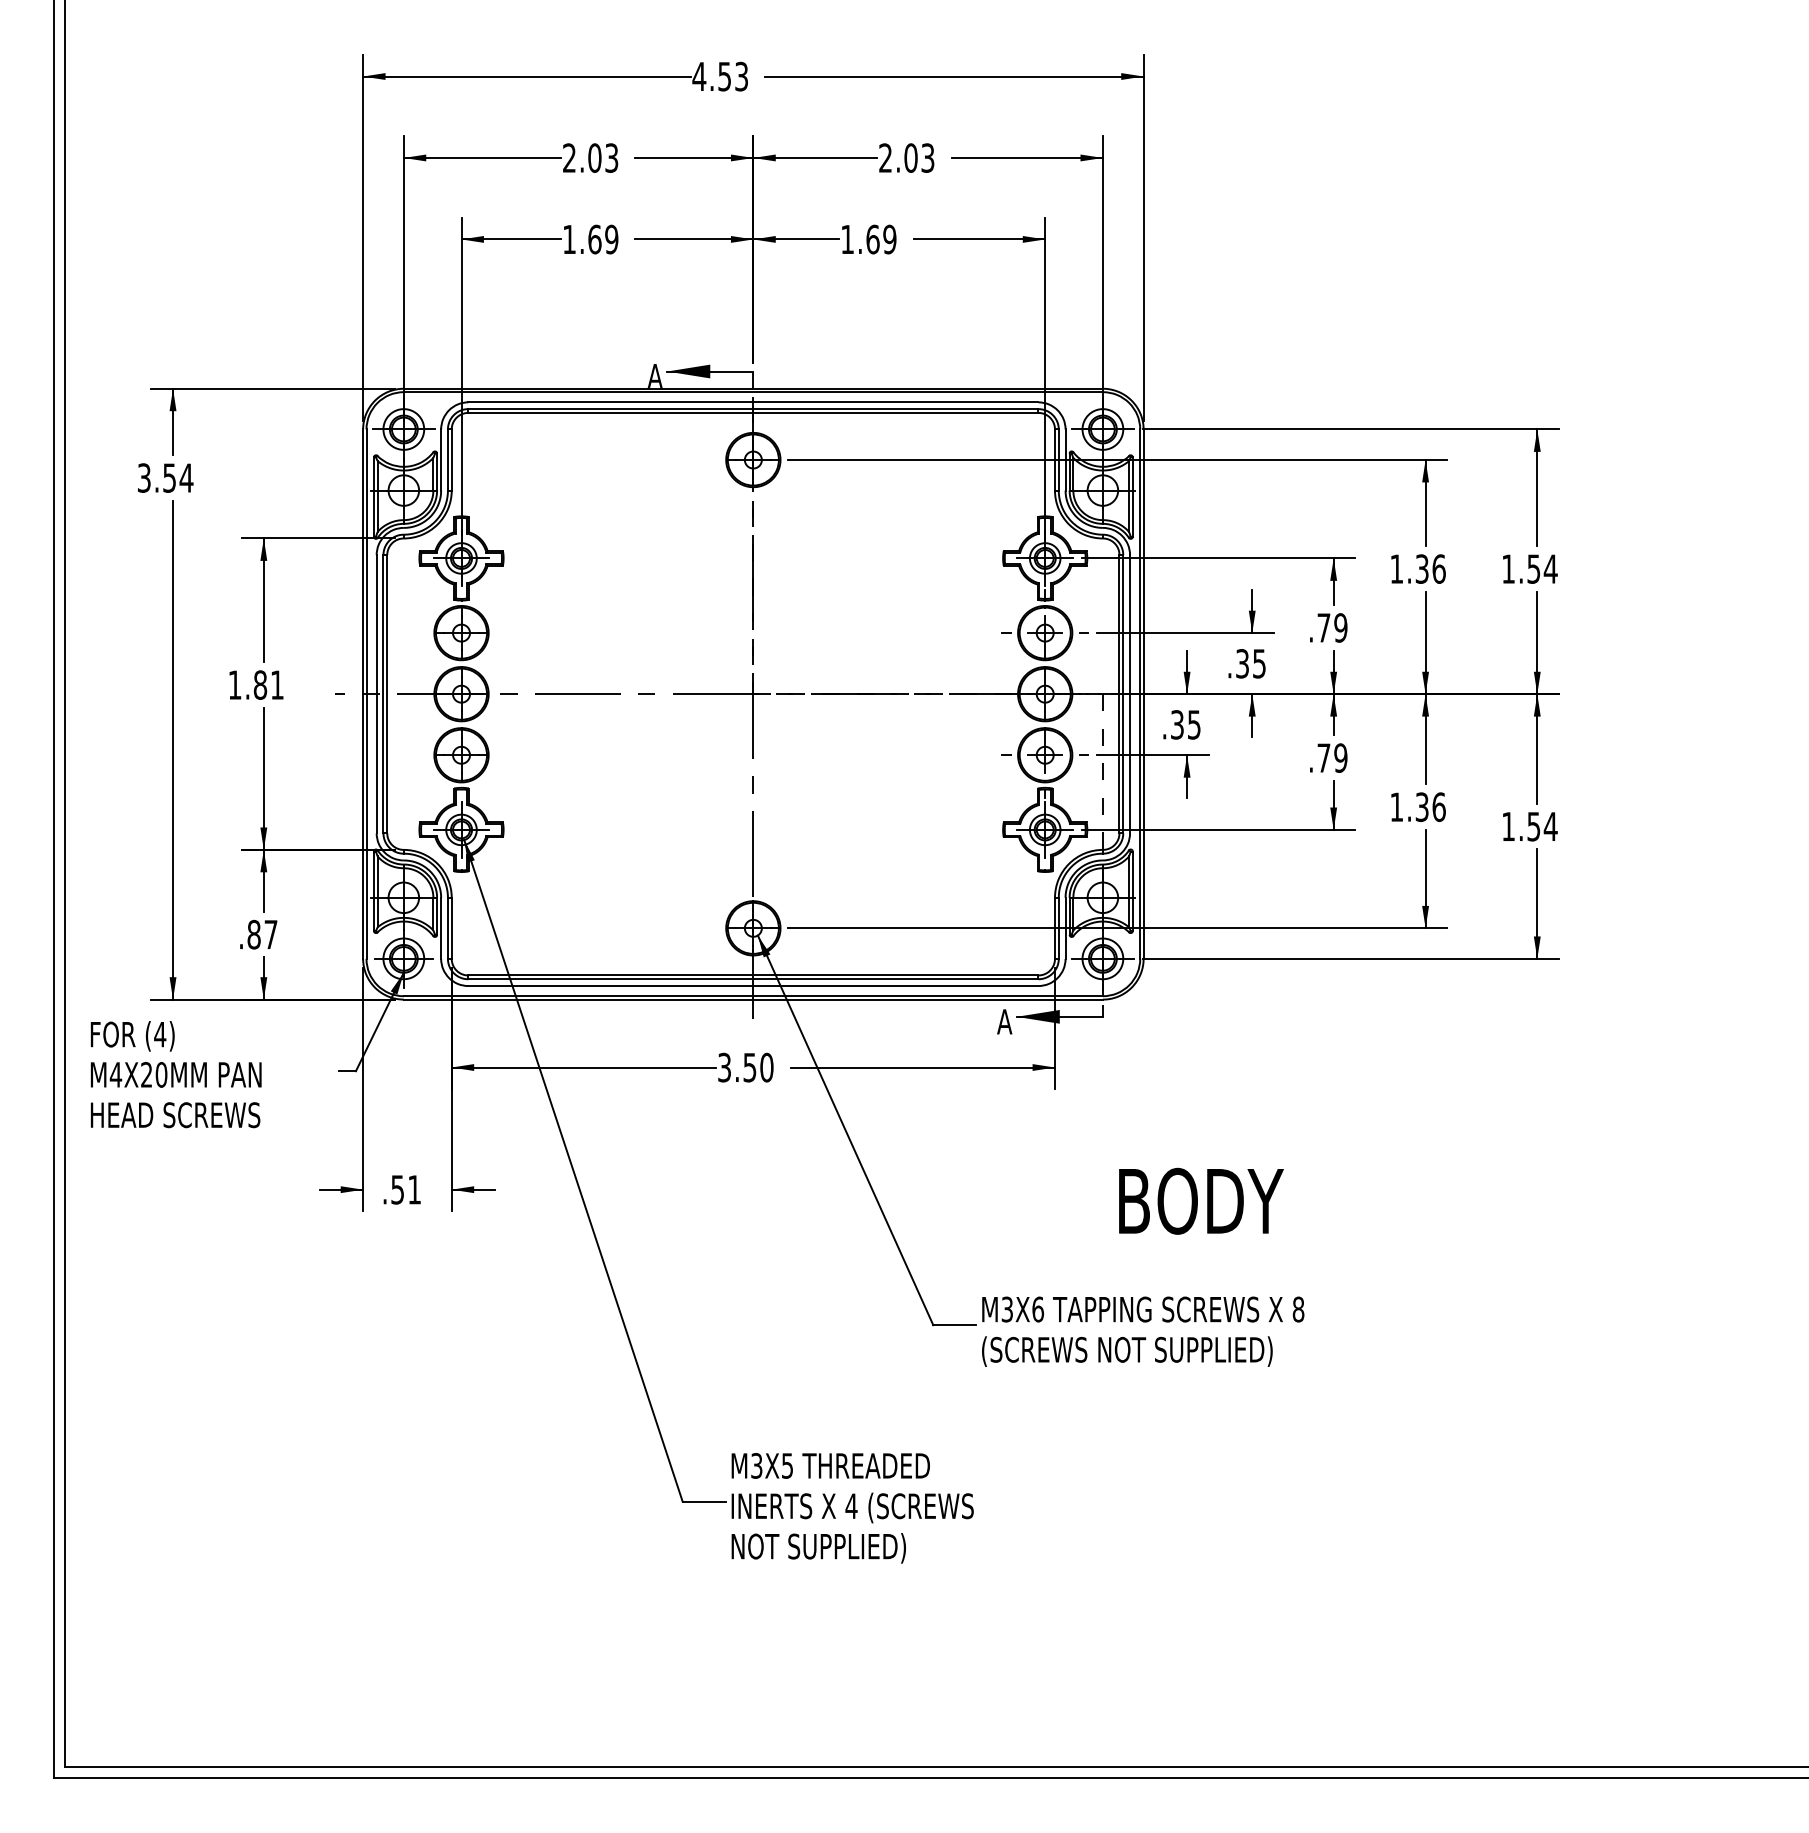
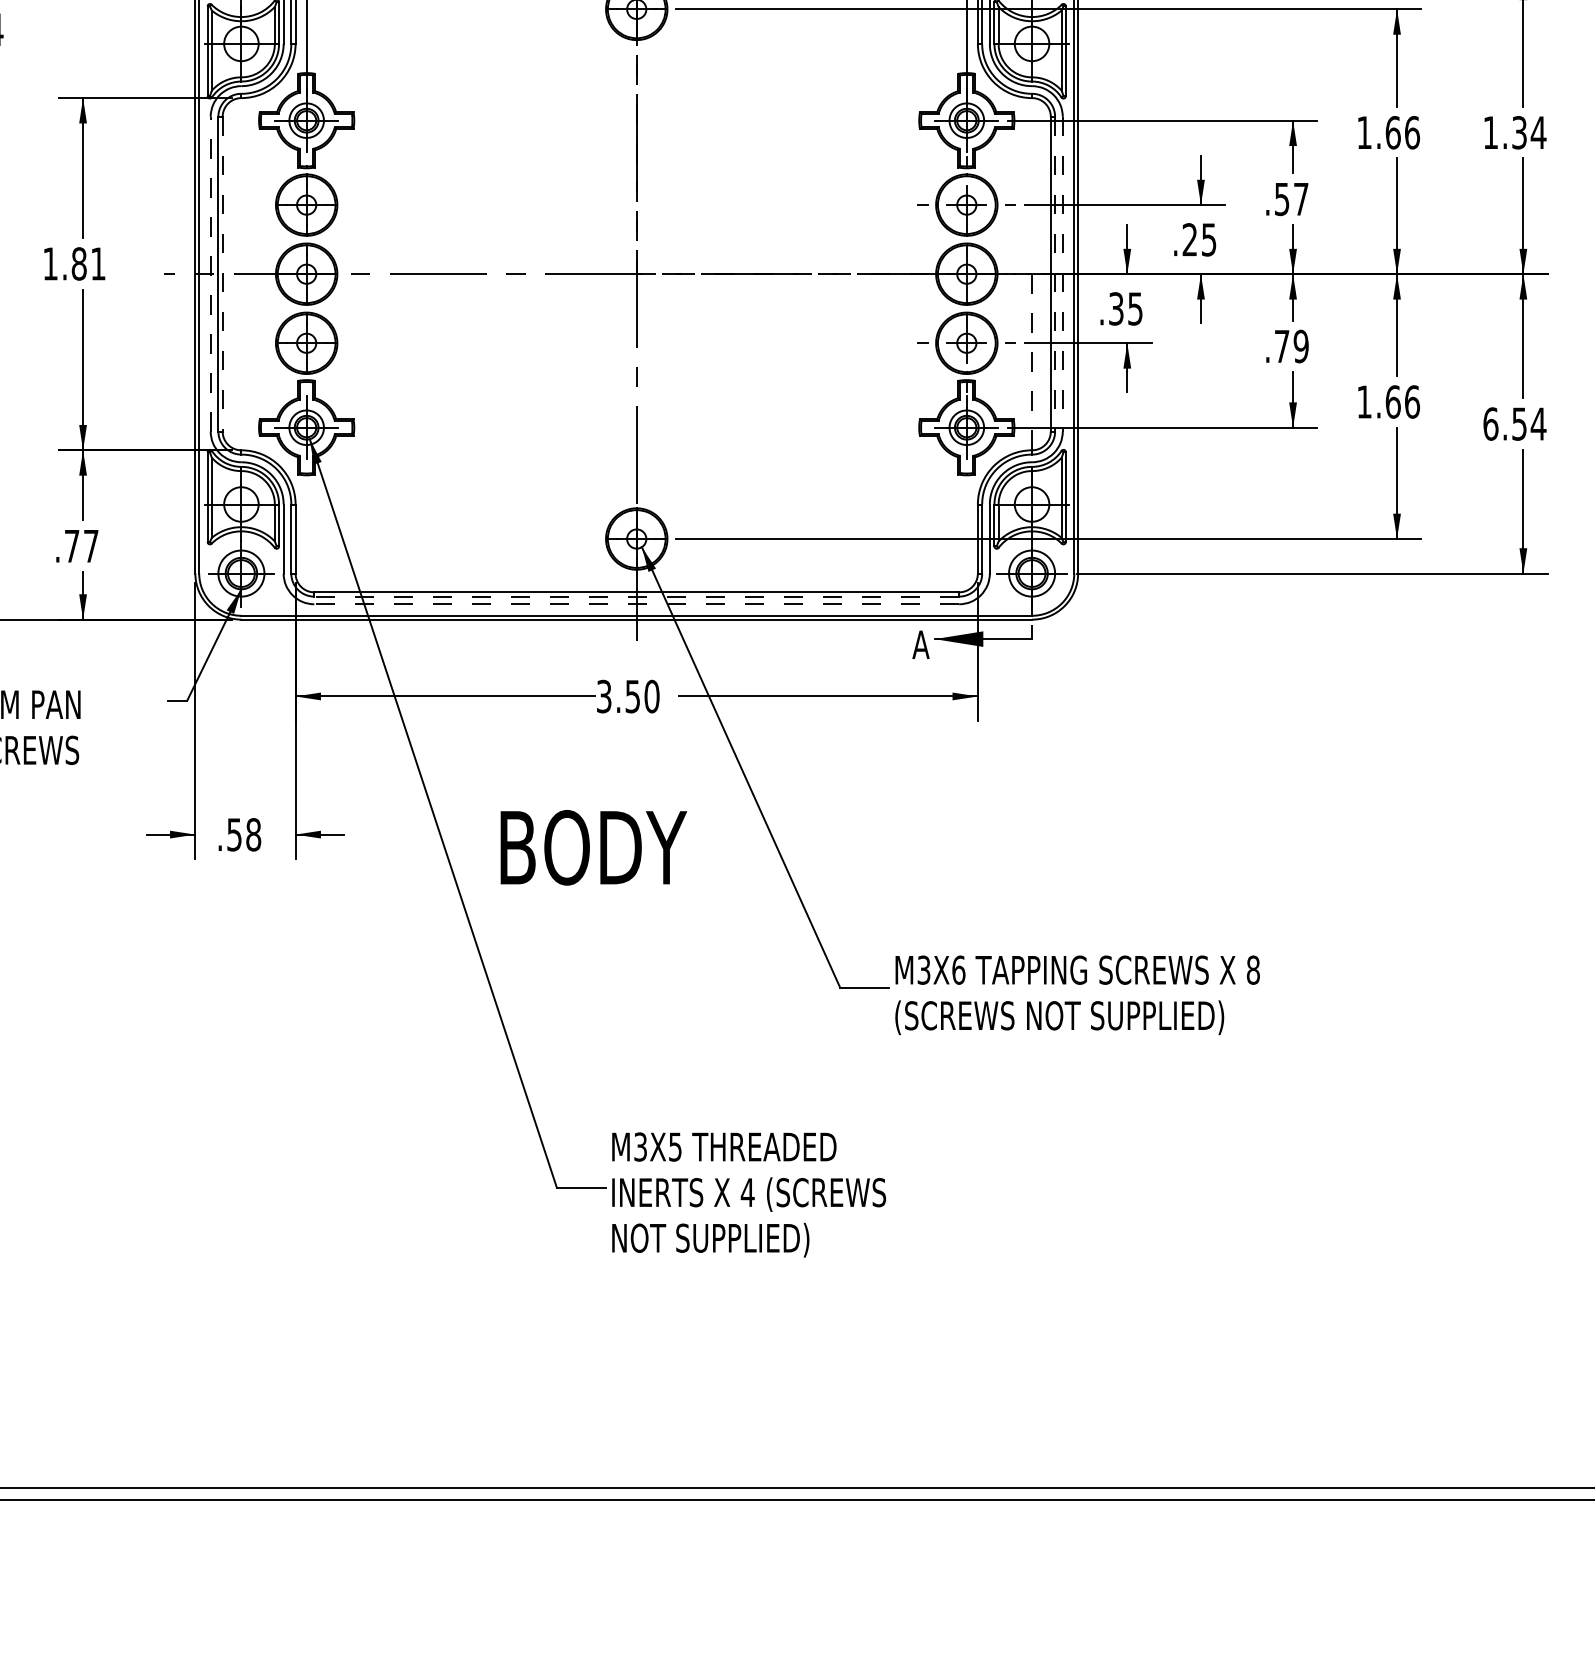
text: (1421, 568) -> (1392, 132), 1.36 -> 1.66
text: (1534, 568) -> (1520, 132), 1.54 -> 1.34
text: (1332, 627) -> (1291, 198), .79 -> .57
text: (1242, 663) -> (1189, 239), .35 -> .25
line: (376, 693) -> (210, 273), solid -> dashed
line: (387, 694) -> (222, 274), solid -> dashed
line: (1123, 694) -> (1055, 274), solid -> dashed
line: (1130, 694) -> (1063, 274), solid -> dashed
text: (1421, 806) -> (1392, 401), 1.36 -> 1.66
text: (1508, 826) -> (1490, 423), 1.54 -> 6.54
text: (253, 934) -> (71, 546), .87 -> .77
line: (752, 979) -> (635, 596), solid -> dashed
line: (752, 986) -> (635, 604), solid -> dashed
text: (414, 1189) -> (253, 834), .51 -> .58
text: (1201, 1200) -> (593, 846), moved

